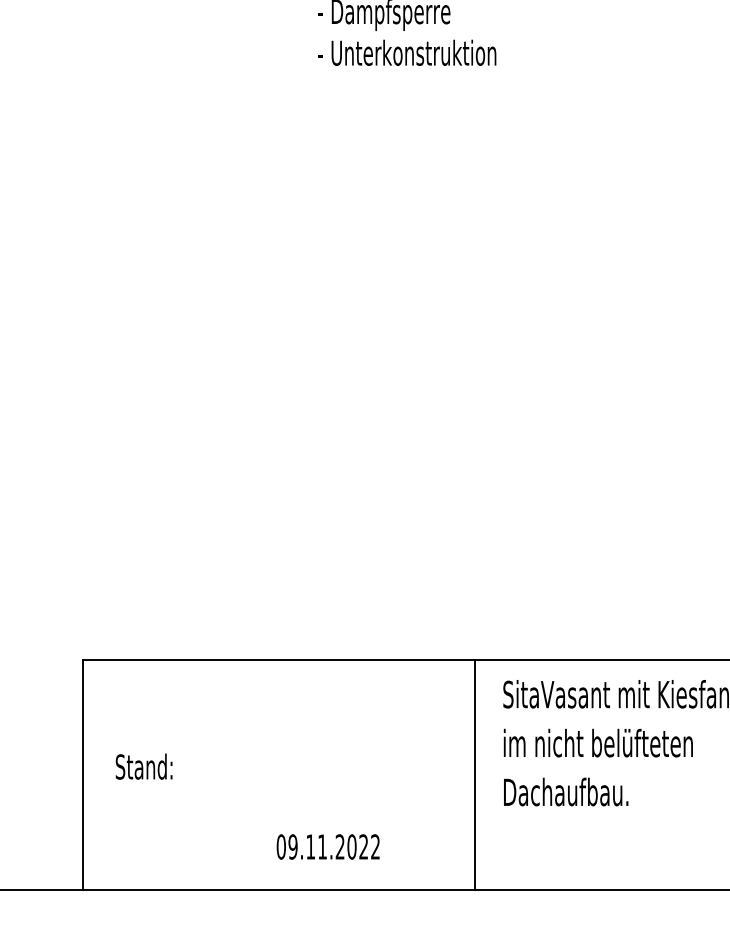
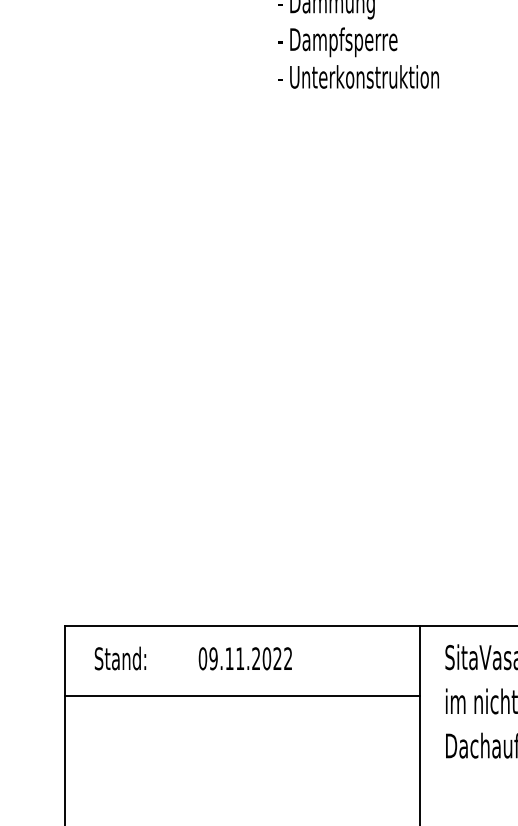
line: (278, 736) -> (242, 695), added
text: (143, 766) -> (119, 658), moved
text: (327, 846) -> (244, 658), moved

